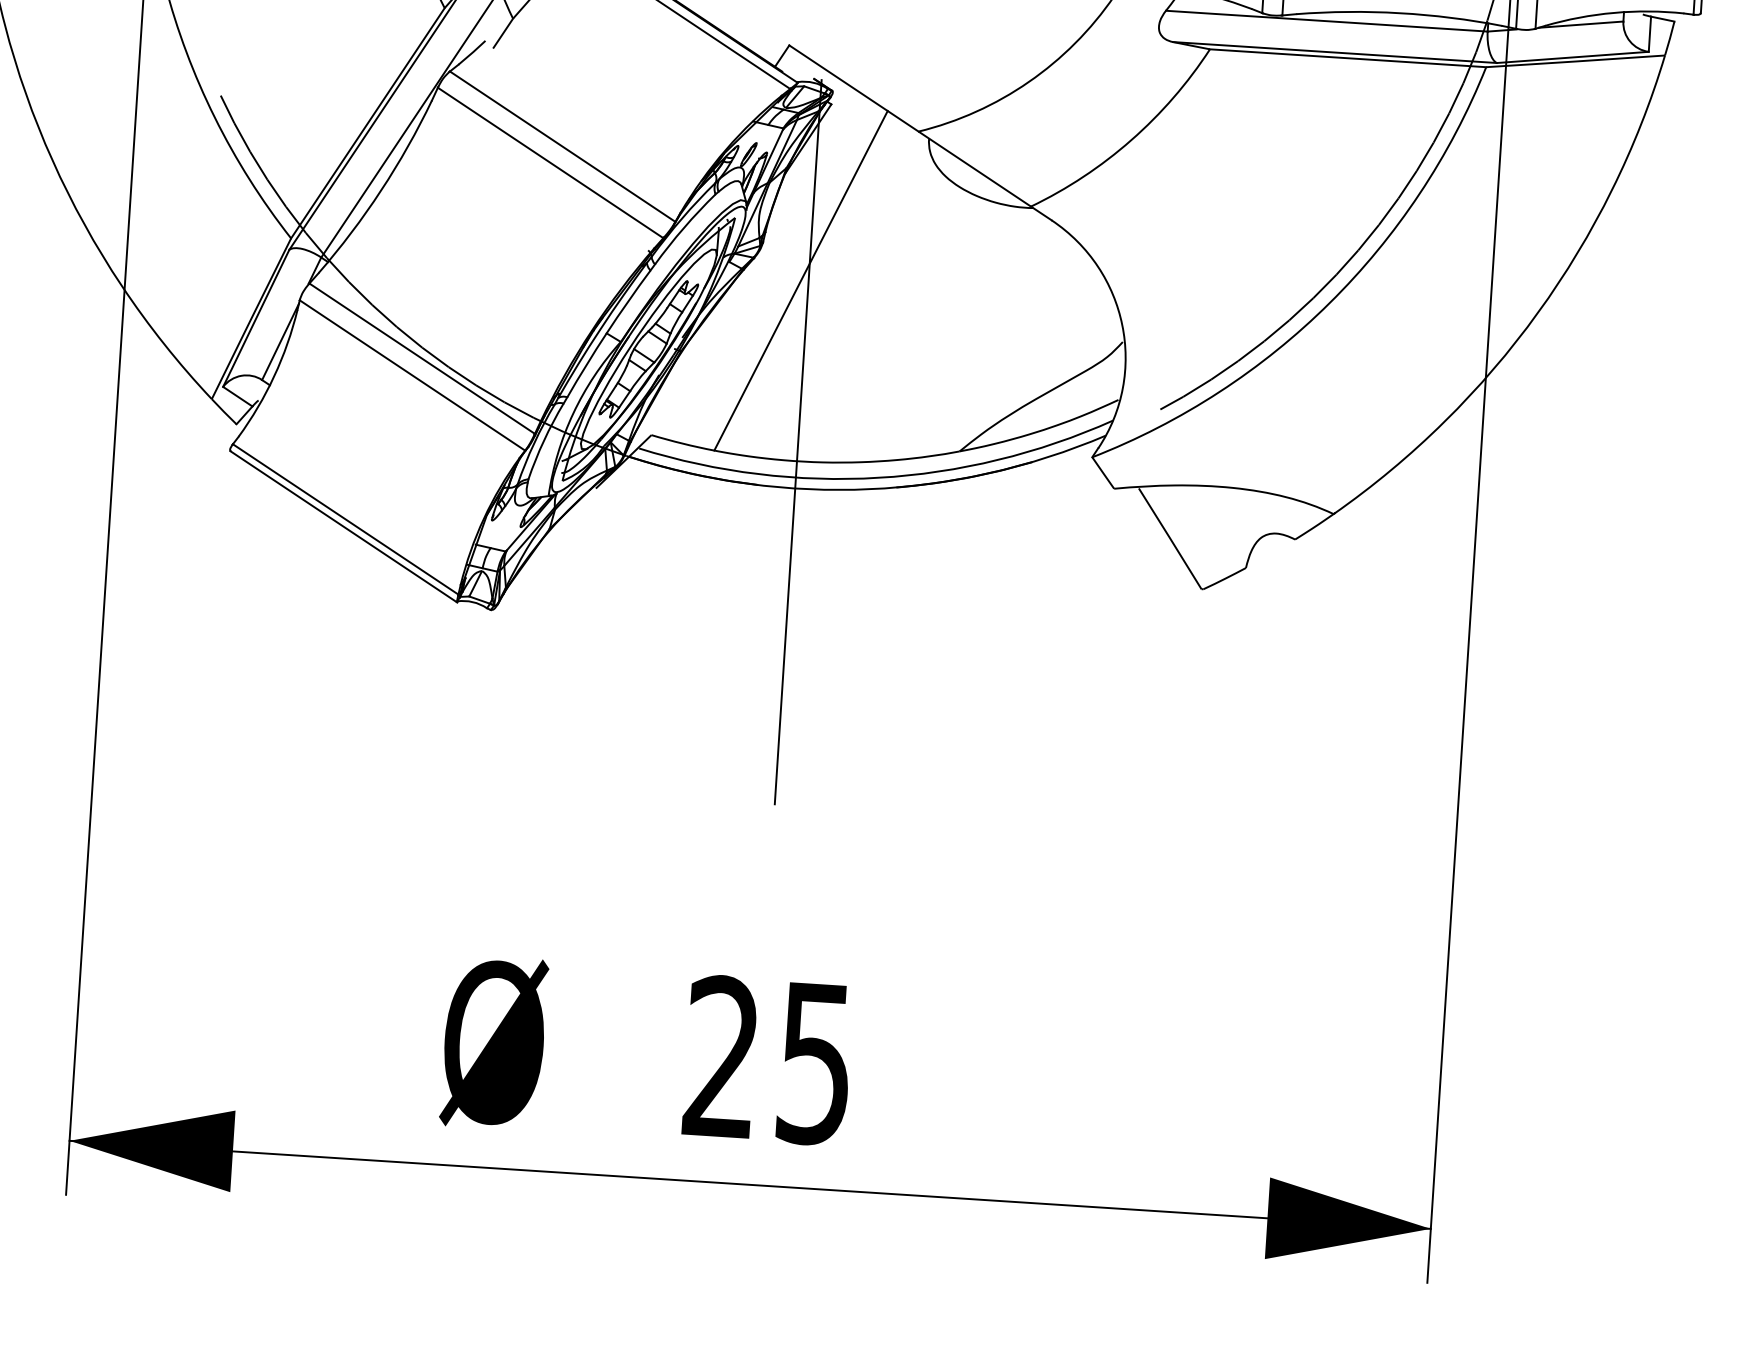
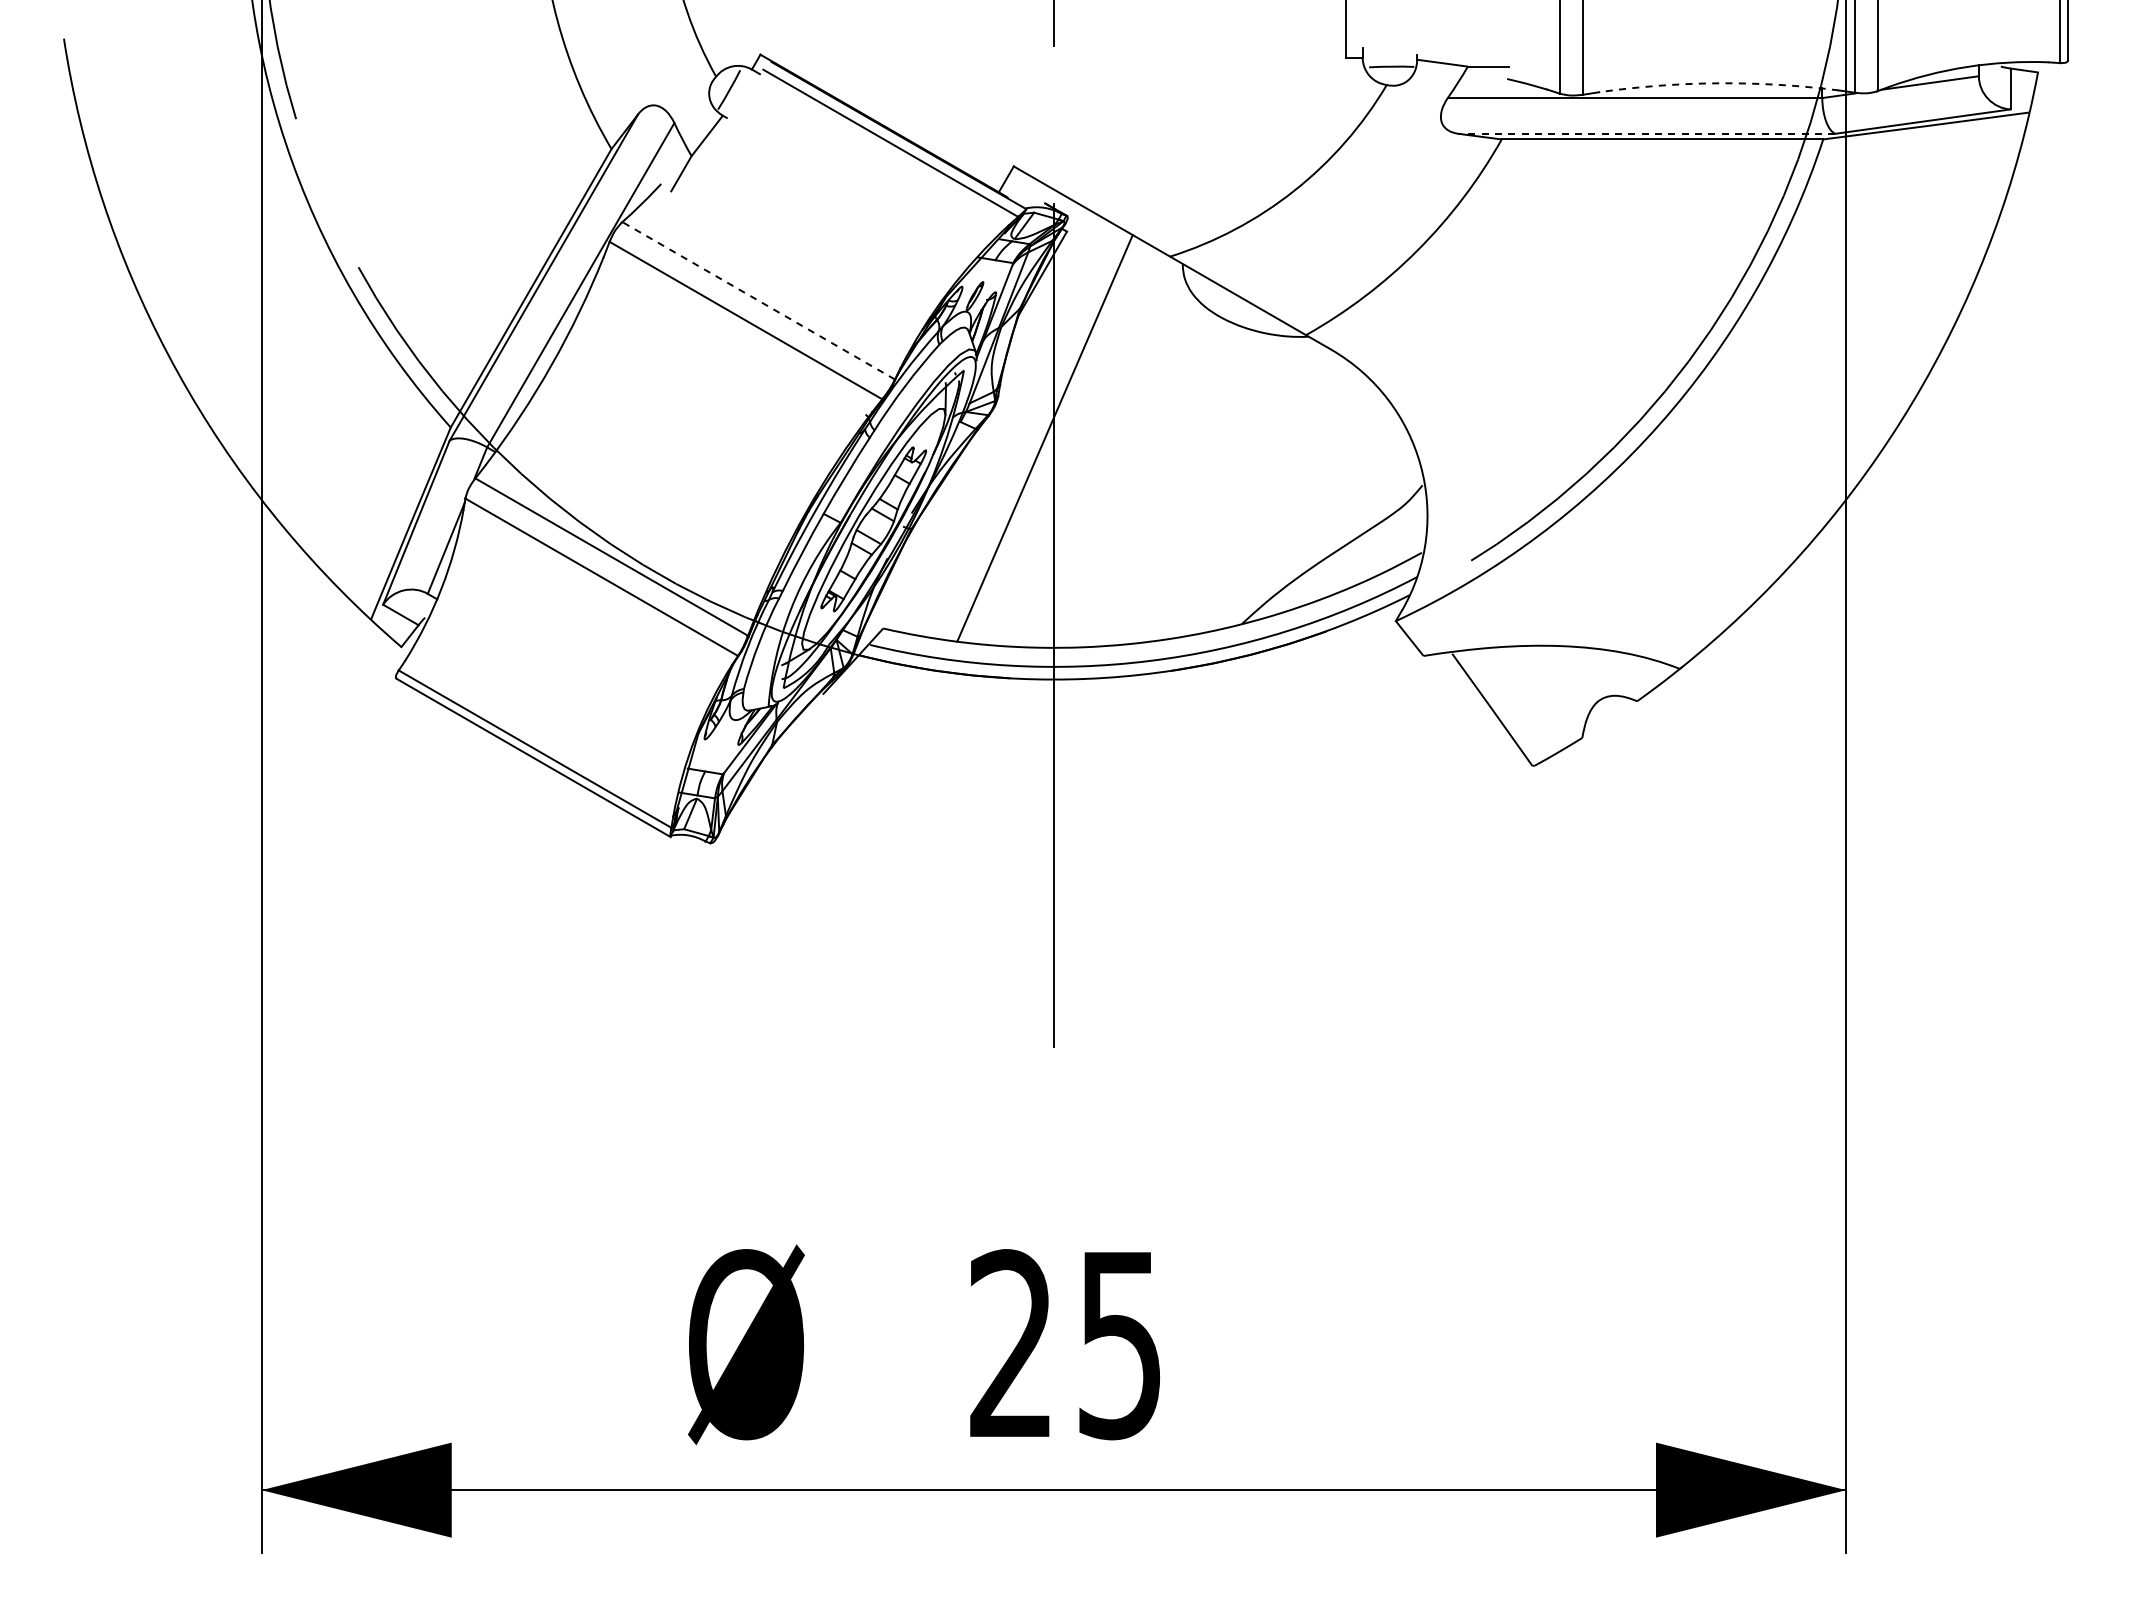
arc: (1399, 13) -> (1718, 83), solid -> dashed
line: (1334, 52) -> (1646, 133), solid -> dashed
line: (562, 146) -> (758, 300), solid -> dashed

